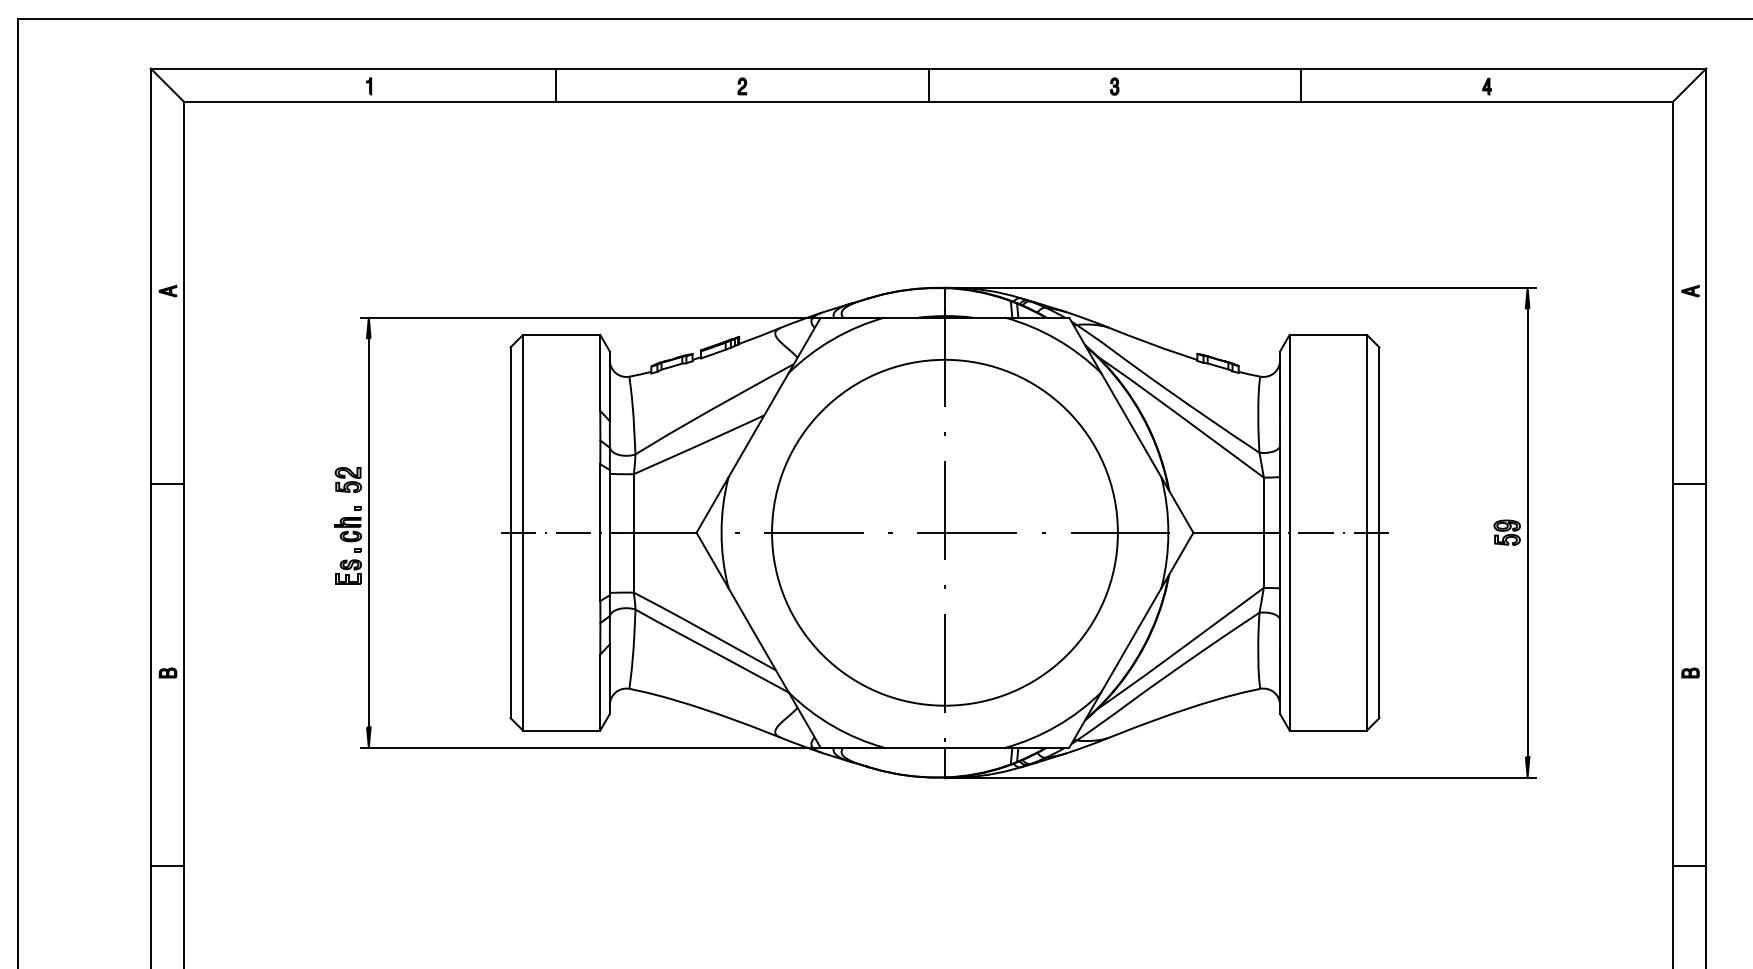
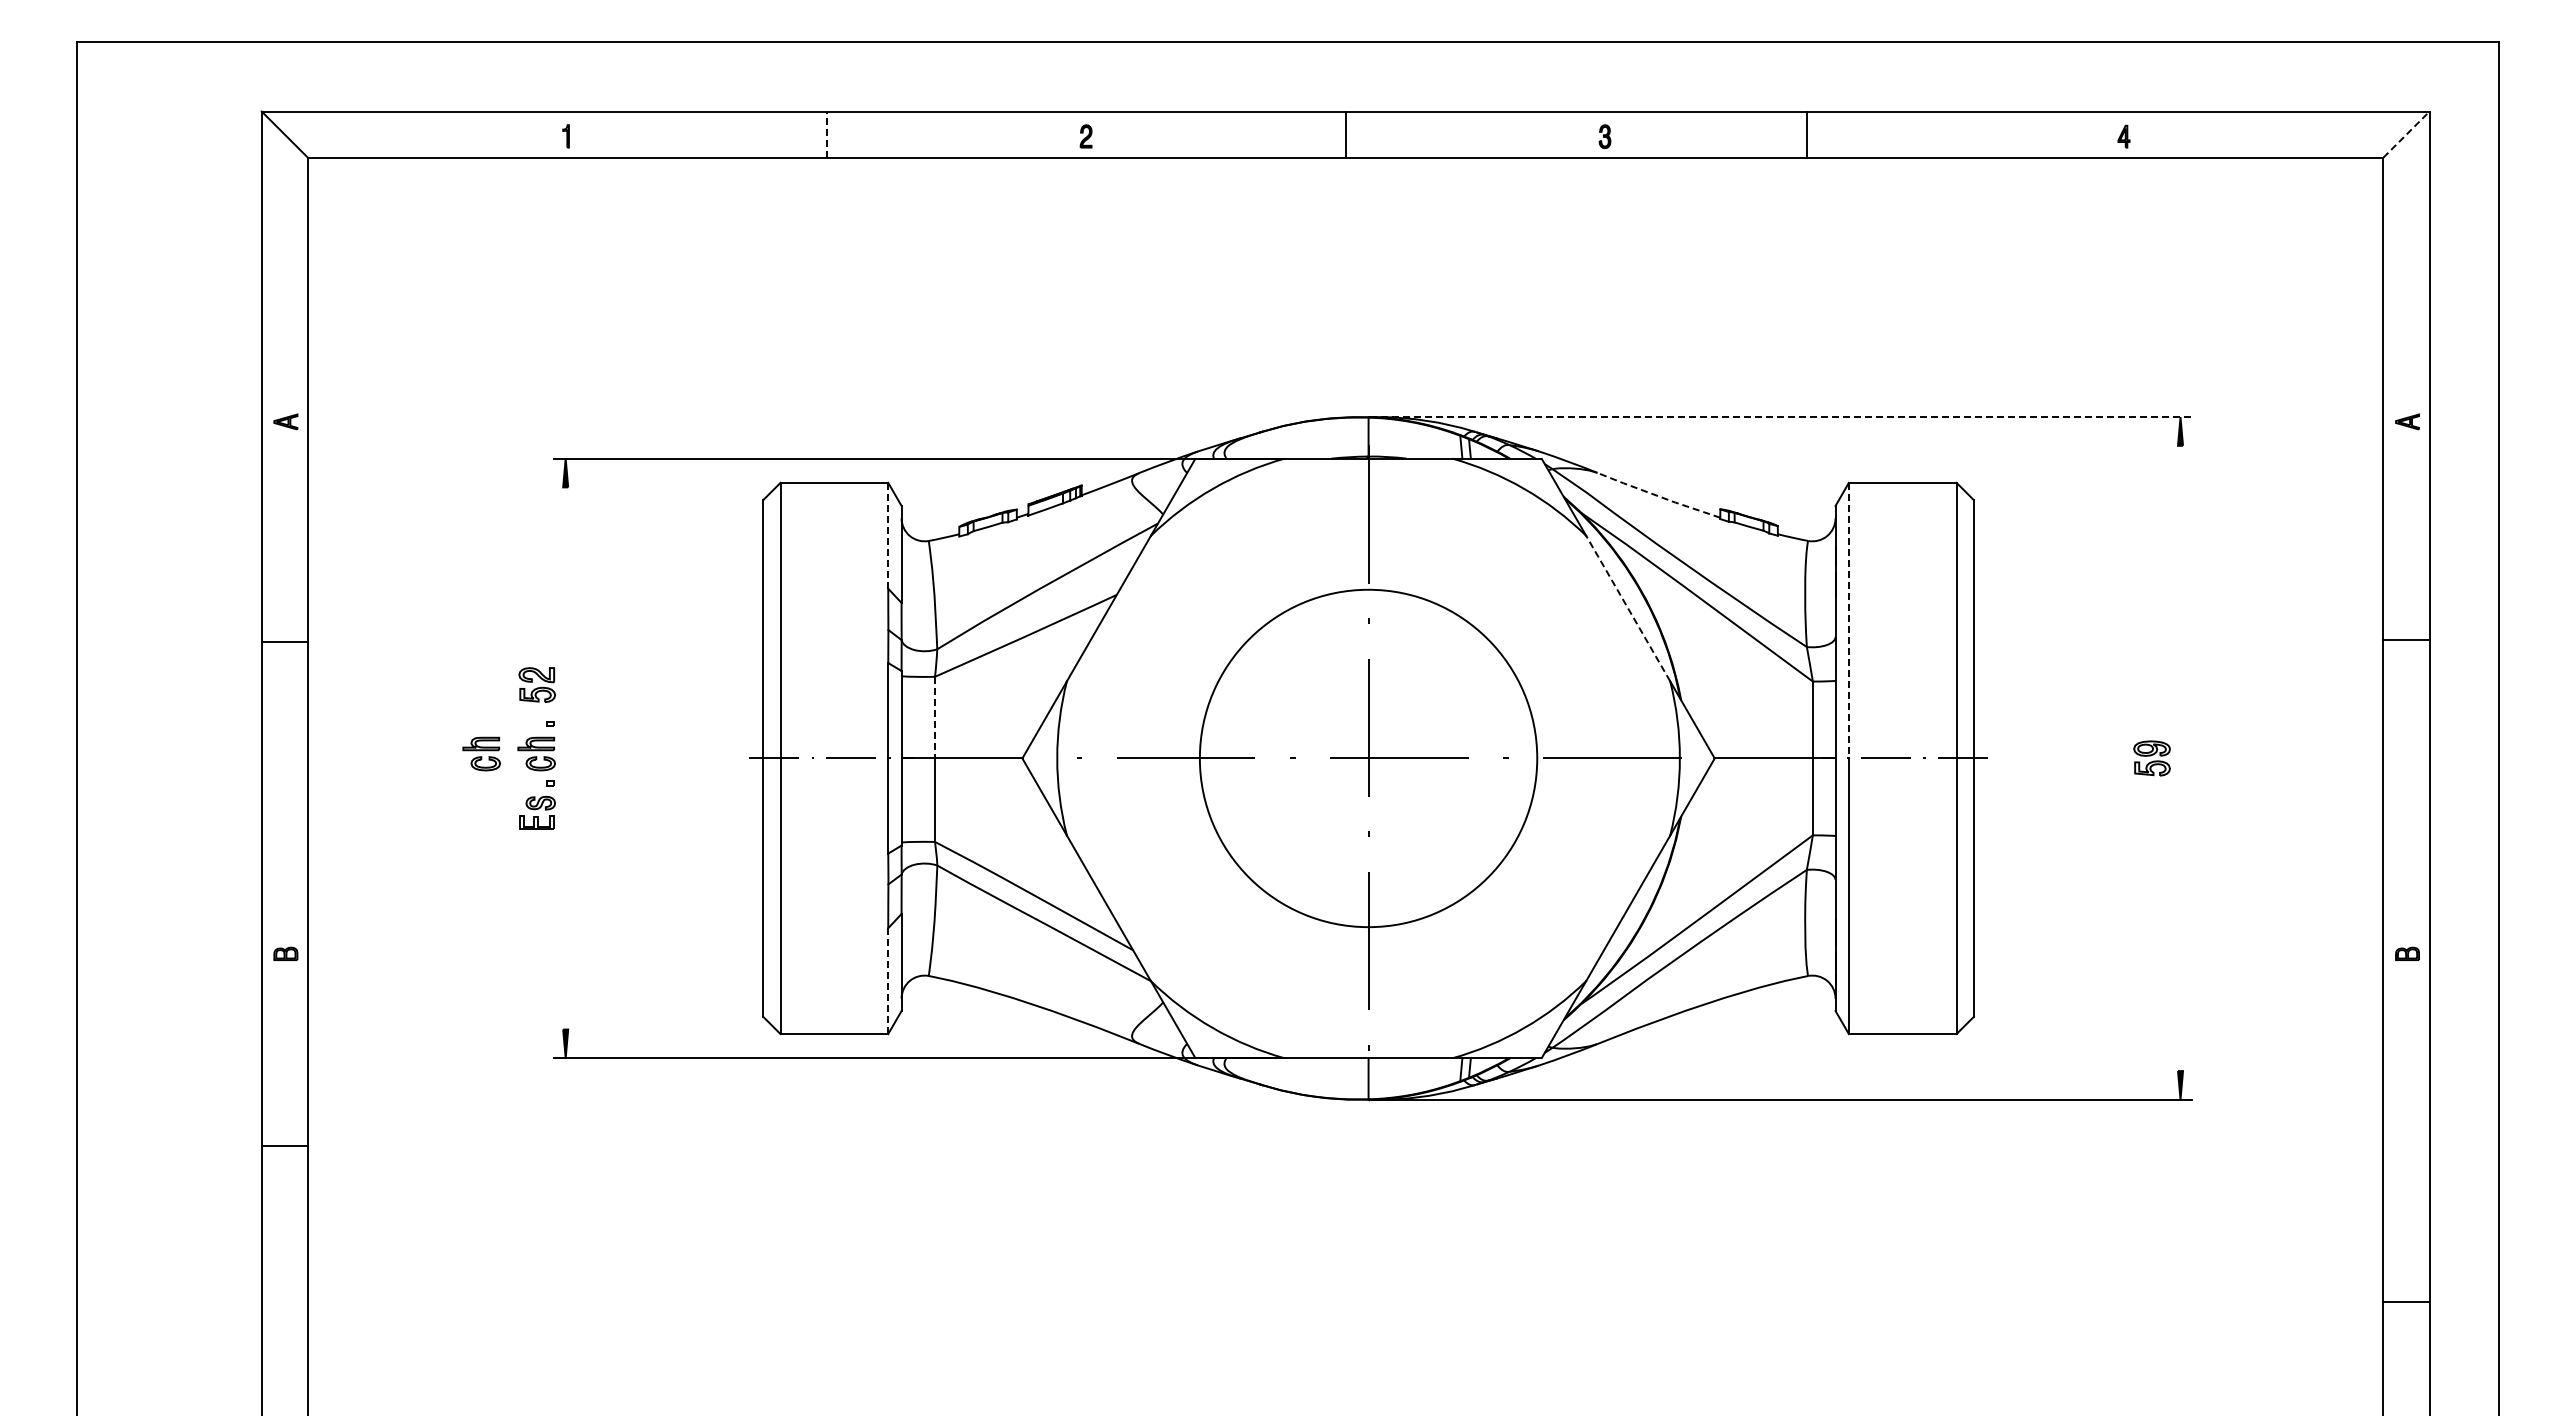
line: (555, 85) -> (826, 134), solid -> dashed
line: (1300, 85) -> (1806, 134), moved
line: (1689, 85) -> (2406, 134), solid -> dashed
line: (1241, 288) -> (1781, 417), solid -> dashed
line: (1152, 344) -> (1657, 496), solid -> dashed
line: (600, 372) -> (888, 535), solid -> dashed
line: (1131, 425) -> (1628, 608), solid -> dashed
line: (1289, 433) -> (1848, 620), solid -> dashed
line: (167, 483) -> (284, 642), moved
line: (1689, 483) -> (2406, 640), moved
line: (634, 503) -> (935, 717), solid -> dashed
part: (308, 529) -> (481, 753), added
line: (368, 532) -> (565, 758), removed
circle: (944, 532) -> (1368, 758), size x0.7
line: (1527, 532) -> (2180, 758), removed
line: (600, 692) -> (888, 981), solid -> dashed
line: (167, 865) -> (284, 1146), moved
line: (1689, 865) -> (2406, 1302), moved

